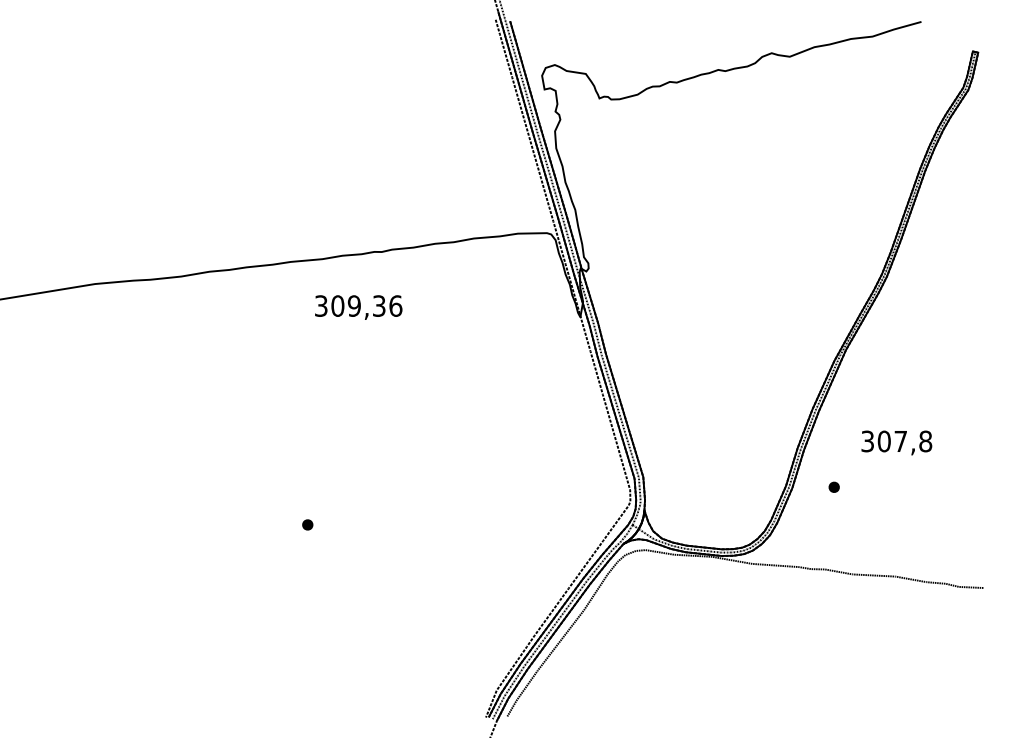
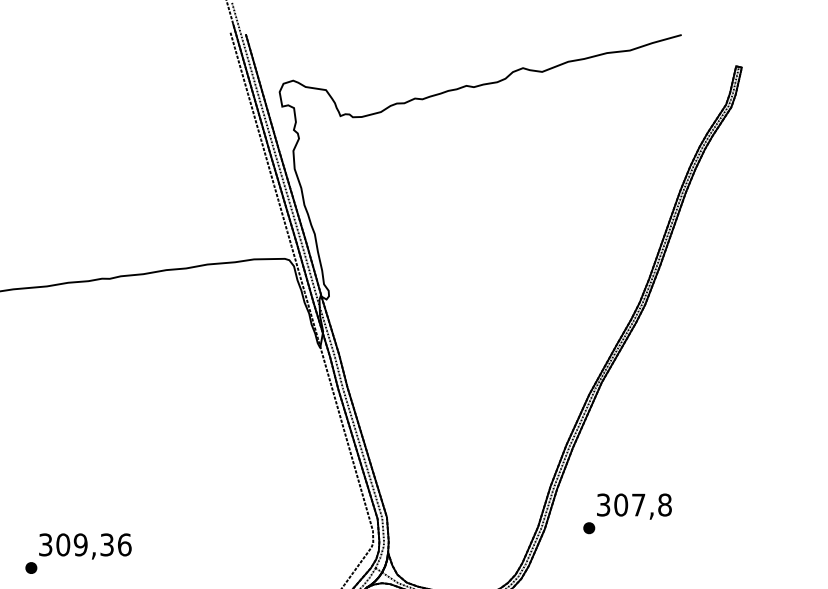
text: (358, 307) -> (85, 546), moved
text: (896, 442) -> (634, 506), moved

